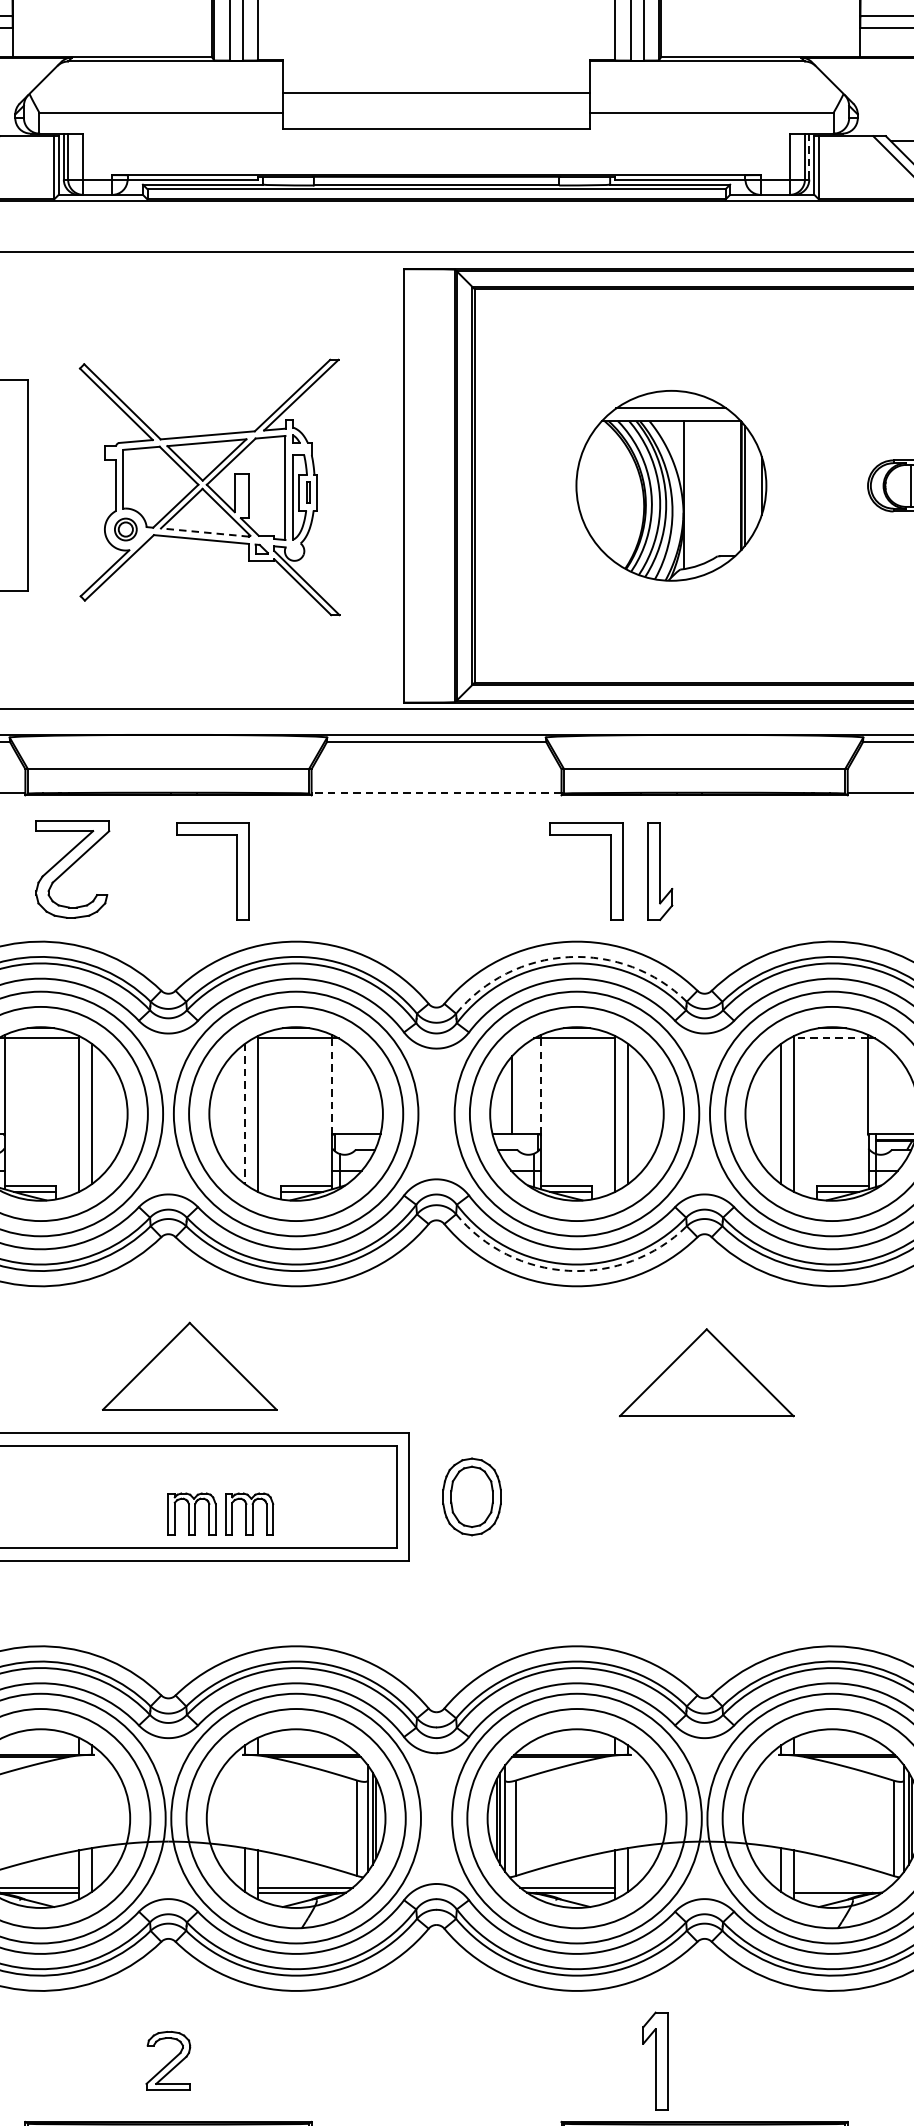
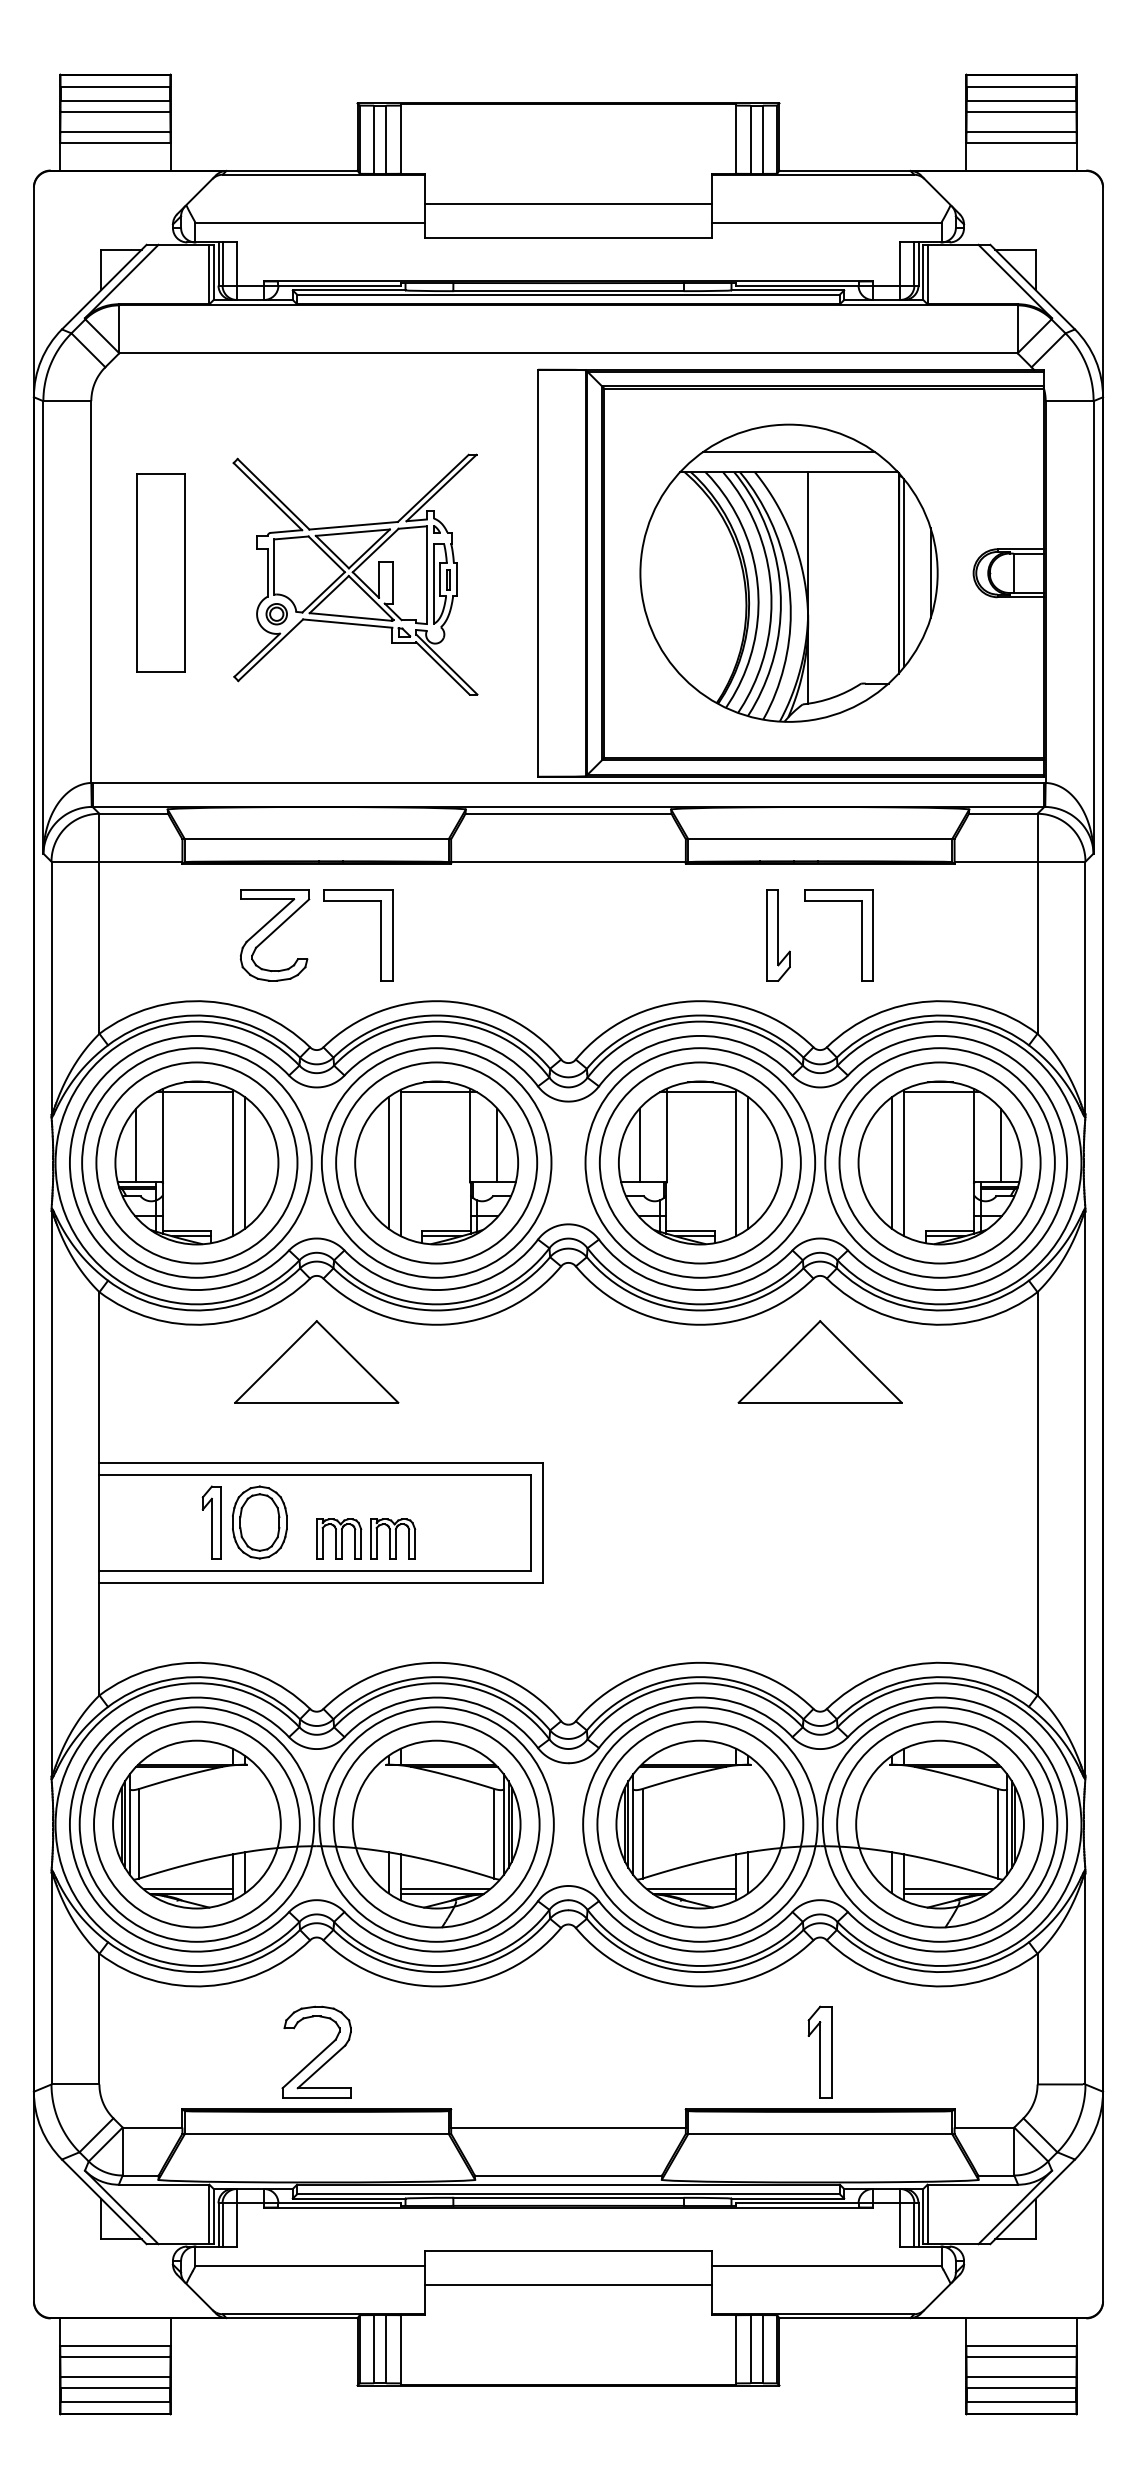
line: (809, 157) -> (918, 264), dashed -> solid
part: (670, 485) -> (788, 572), size x1.67
line: (205, 533) -> (351, 617), dashed -> solid
line: (435, 792) -> (567, 861), dashed -> solid
part: (72, 869) -> (274, 935), moved
part: (610, 871) -> (861, 935), moved
arc: (568, 956) -> (692, 1015), dashed -> solid
line: (830, 1038) -> (938, 1092), dashed -> solid
line: (332, 1085) -> (470, 1136), dashed -> solid
line: (540, 1085) -> (666, 1136), dashed -> solid
line: (360, 1095) -> (497, 1145), added
line: (896, 1095) -> (1000, 1145), added
line: (244, 1113) -> (388, 1162), dashed -> solid
arc: (568, 1271) -> (692, 1310), dashed -> solid
part: (189, 1365) -> (316, 1361), moved
part: (705, 1372) -> (819, 1361), moved
part: (56, 1496) -> (211, 1522), added
part: (471, 1496) -> (259, 1522), moved
line: (841, 1887) -> (948, 1889), added
part: (168, 2060) -> (316, 2051), size x1.67
part: (654, 2060) -> (819, 2051), moved

